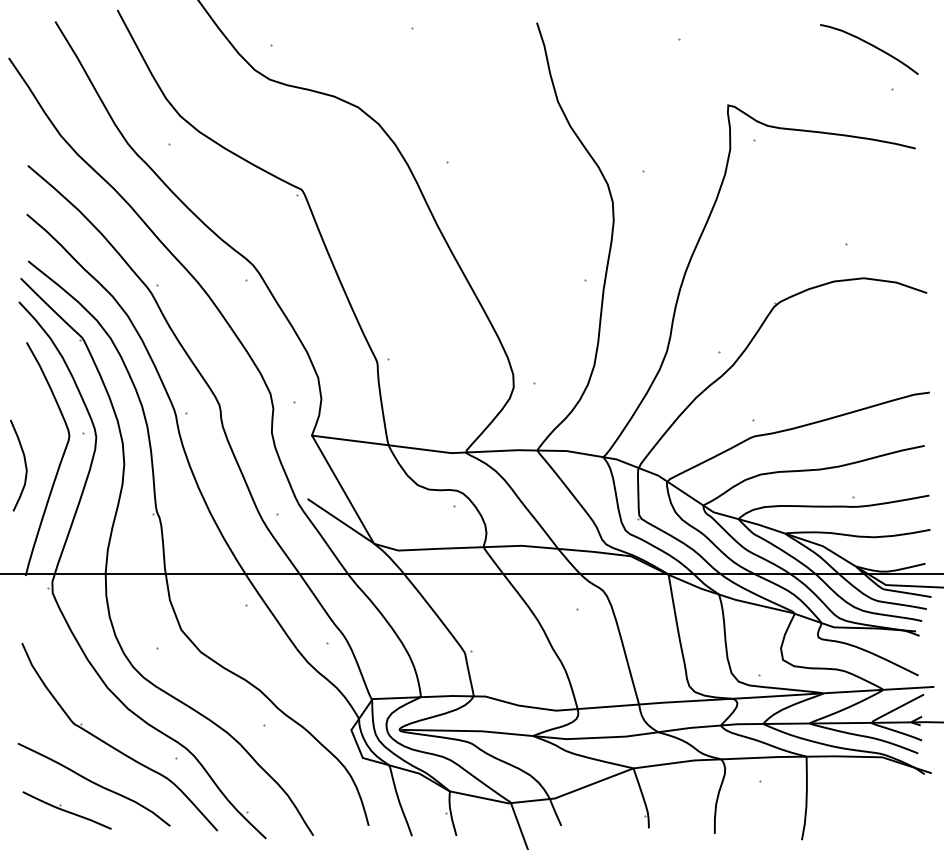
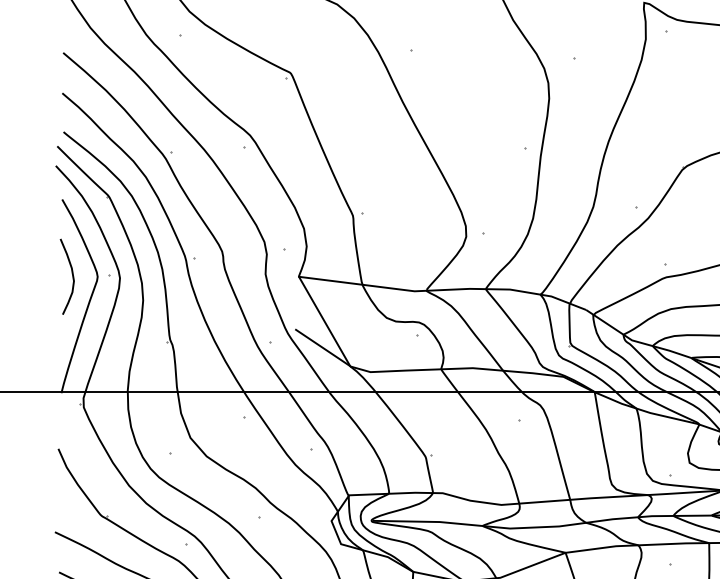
curve: (24, 464) -> (72, 275), moved

